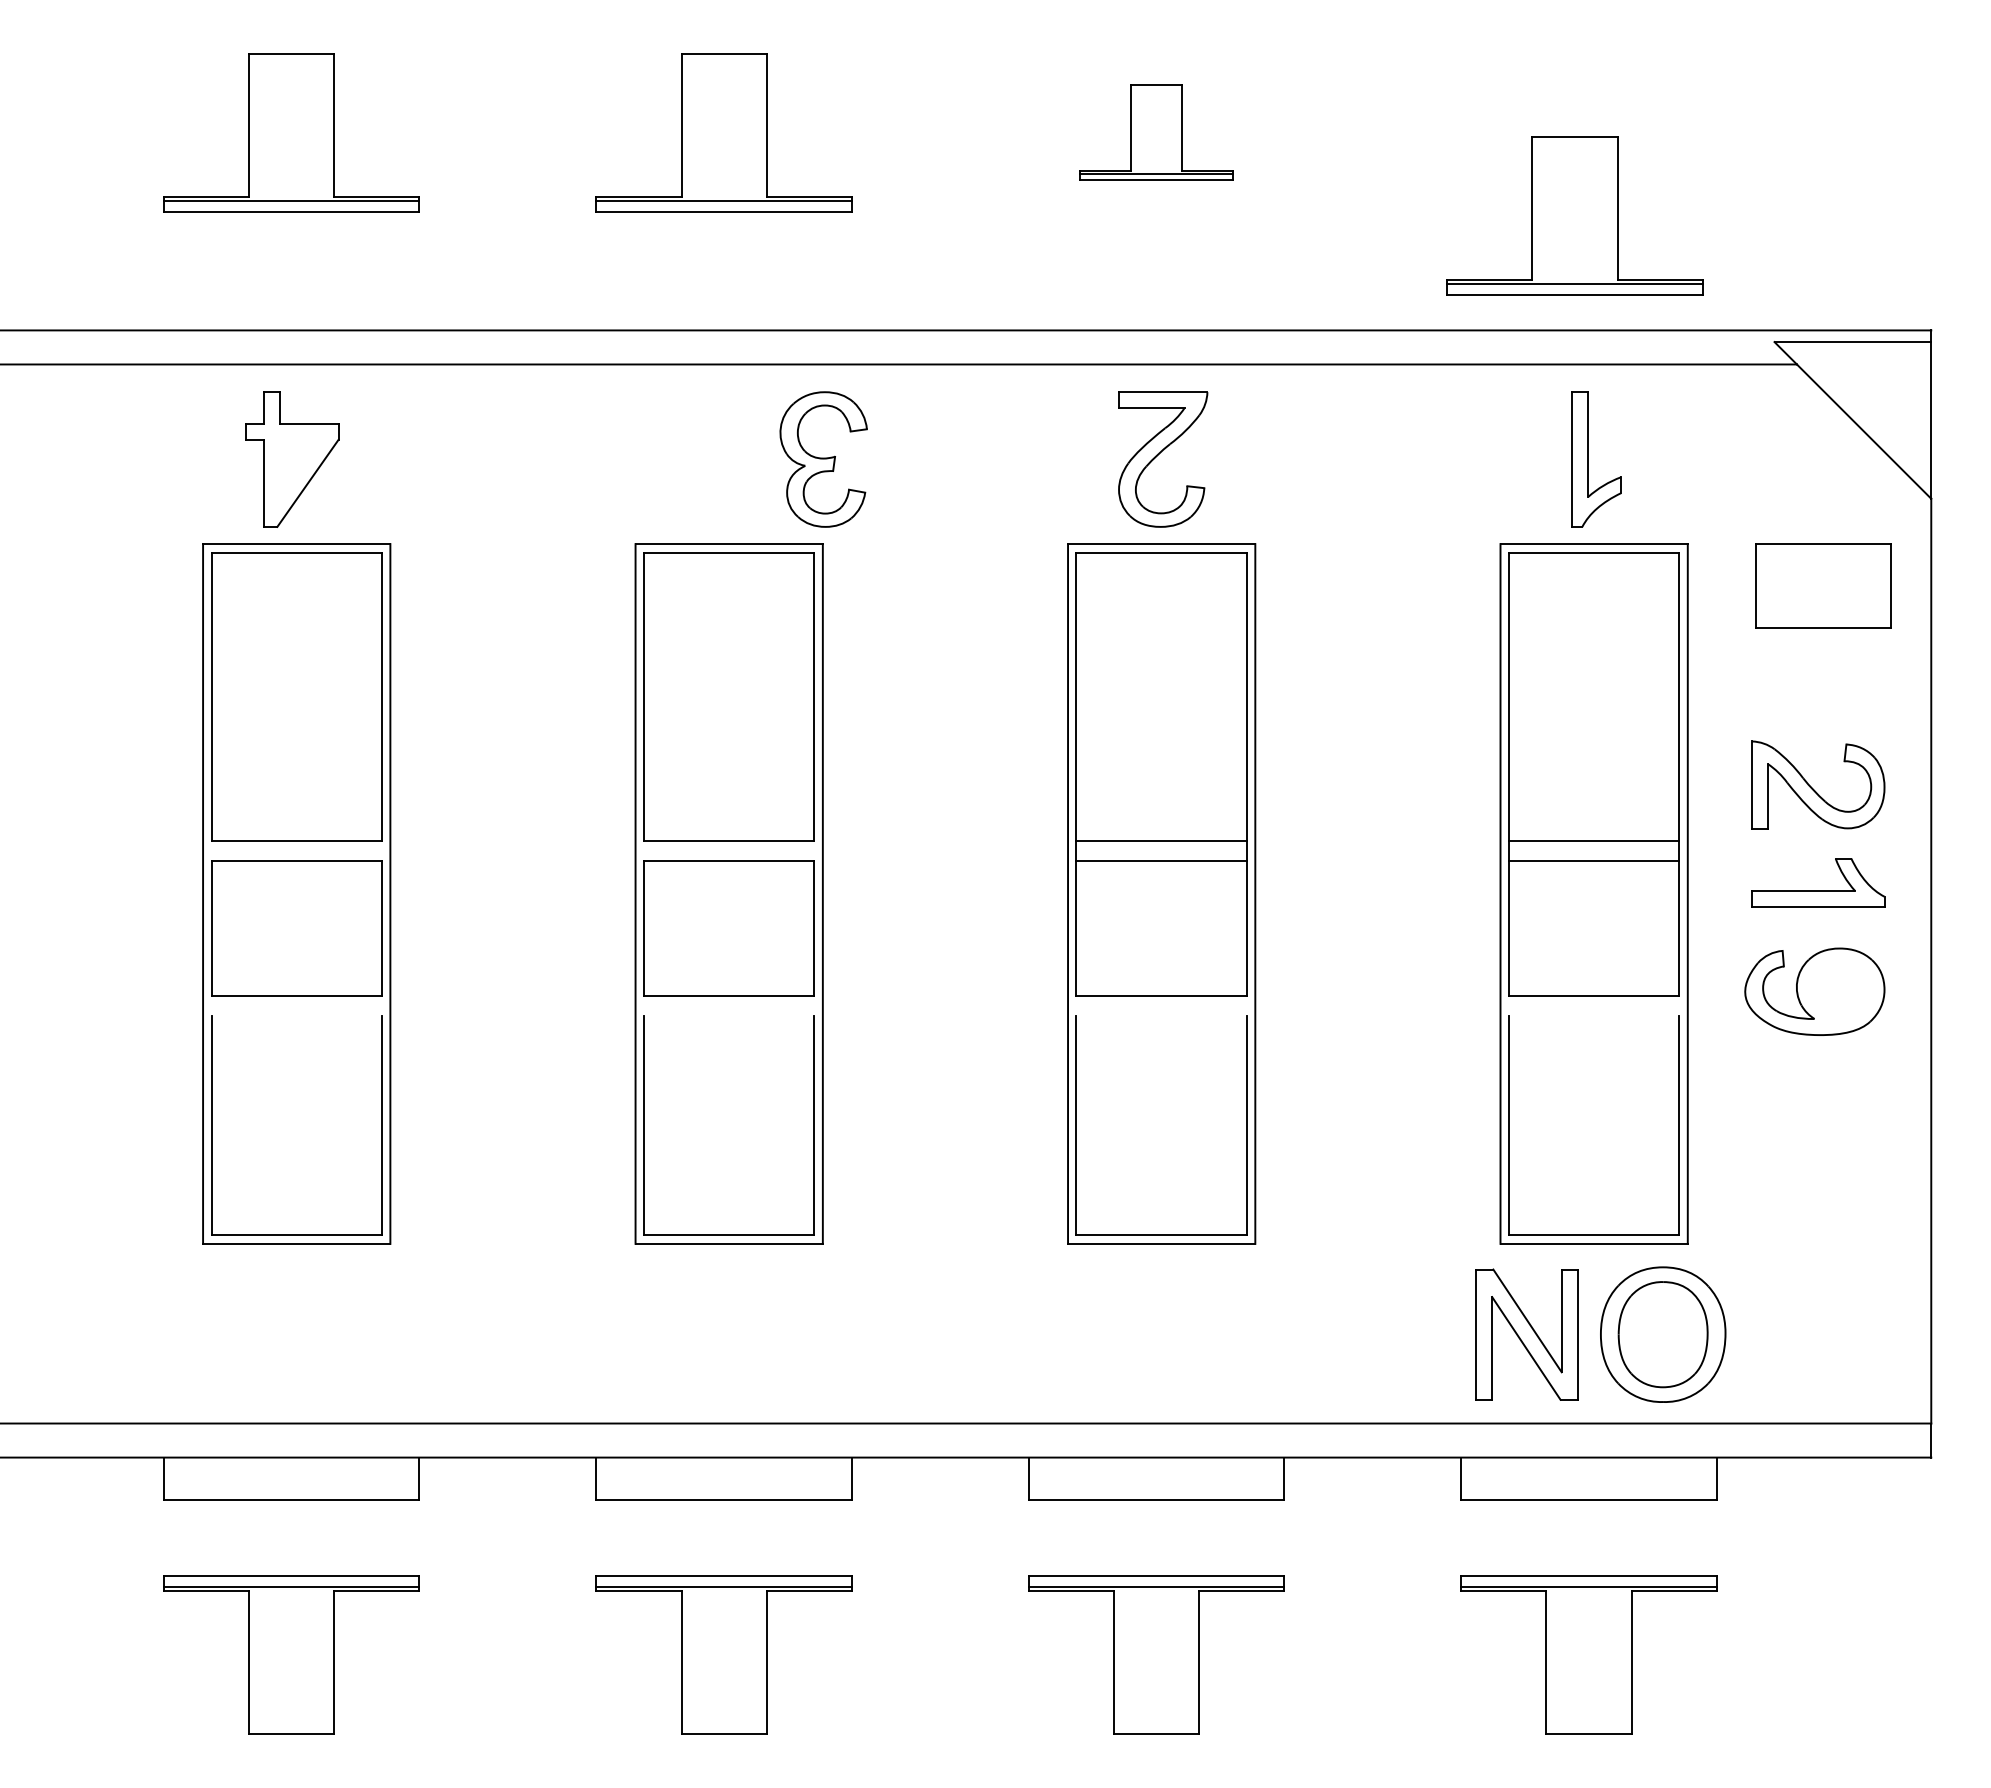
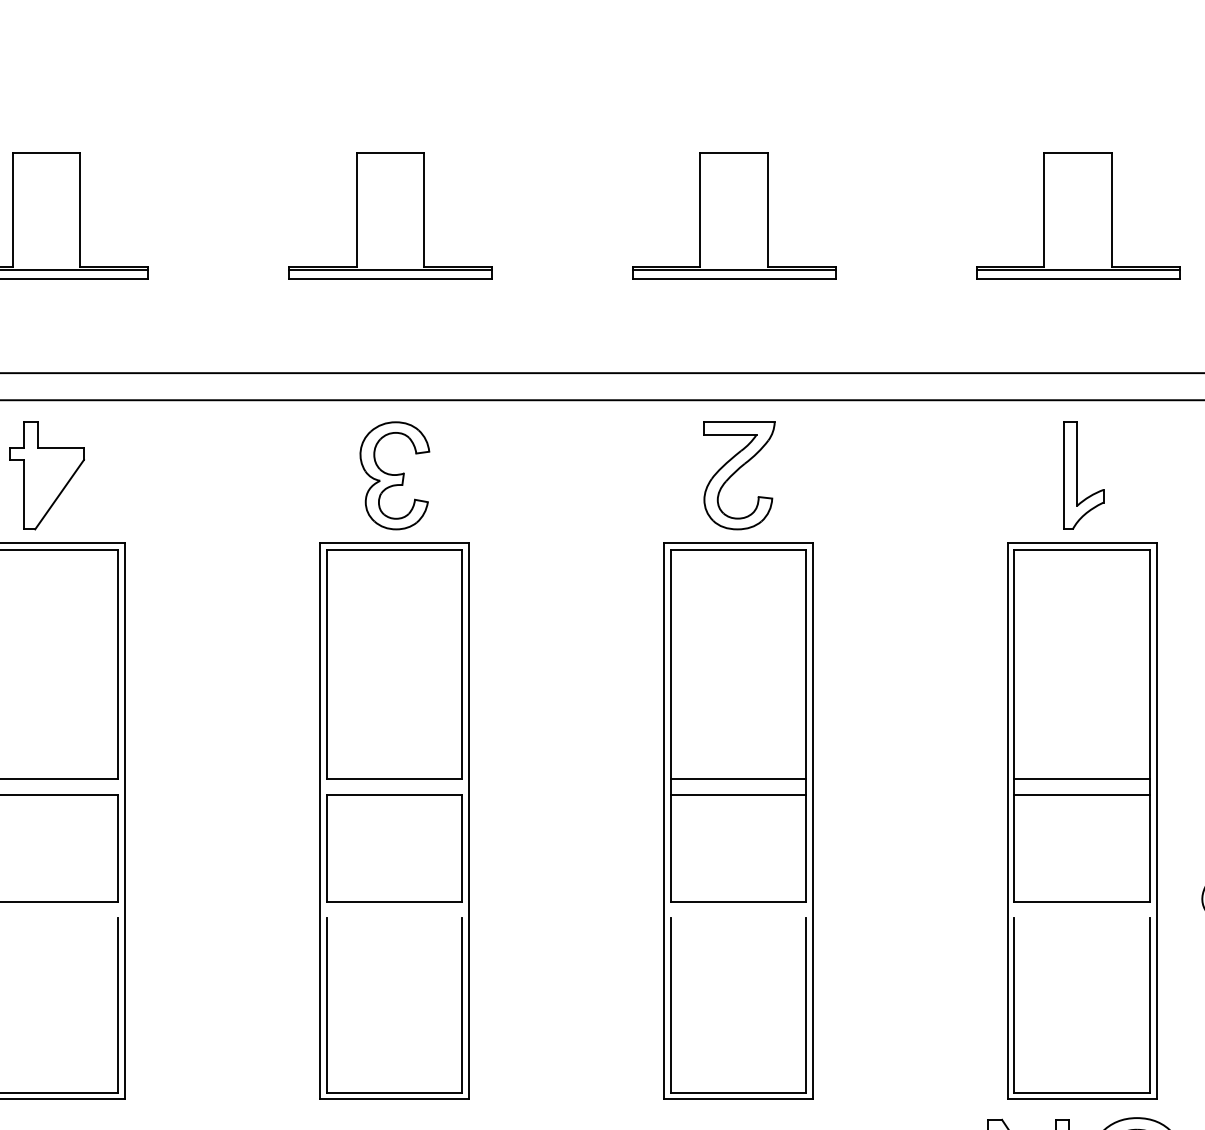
part: (1156, 132) -> (734, 215), size x1.67
part: (1574, 215) -> (1077, 215), moved
part: (823, 459) -> (394, 475), moved

